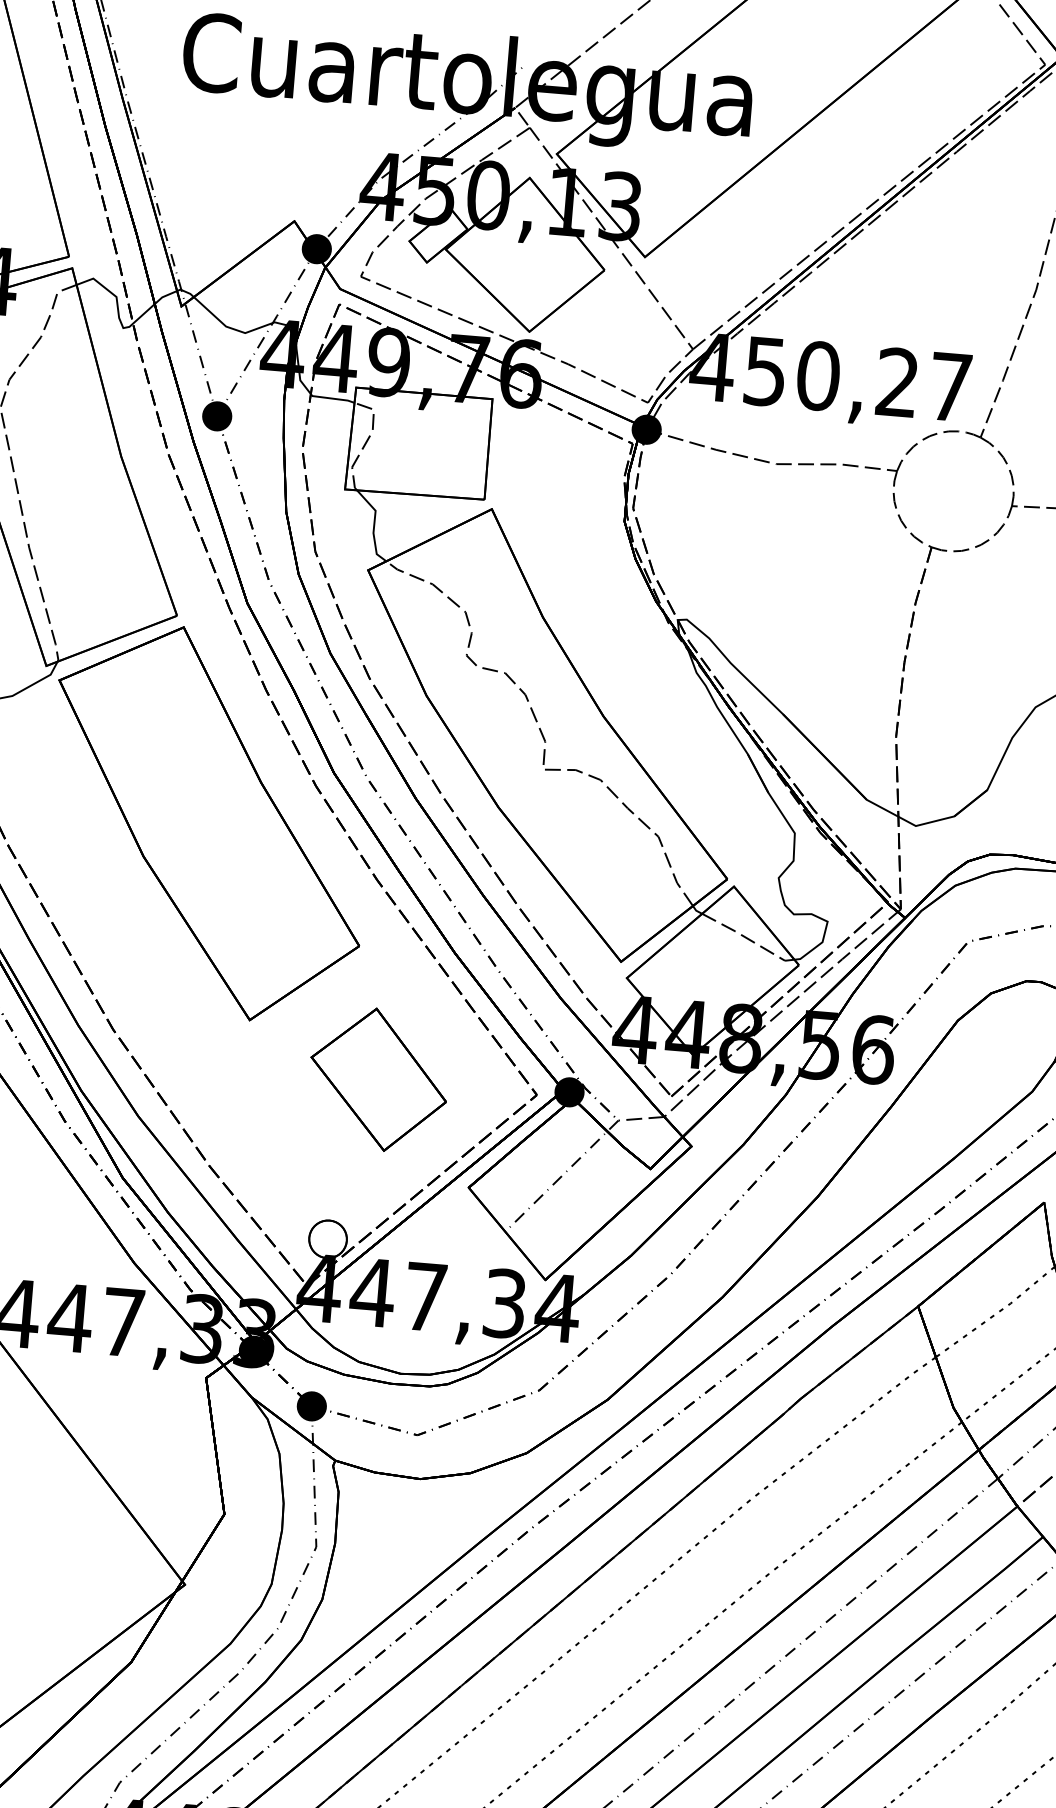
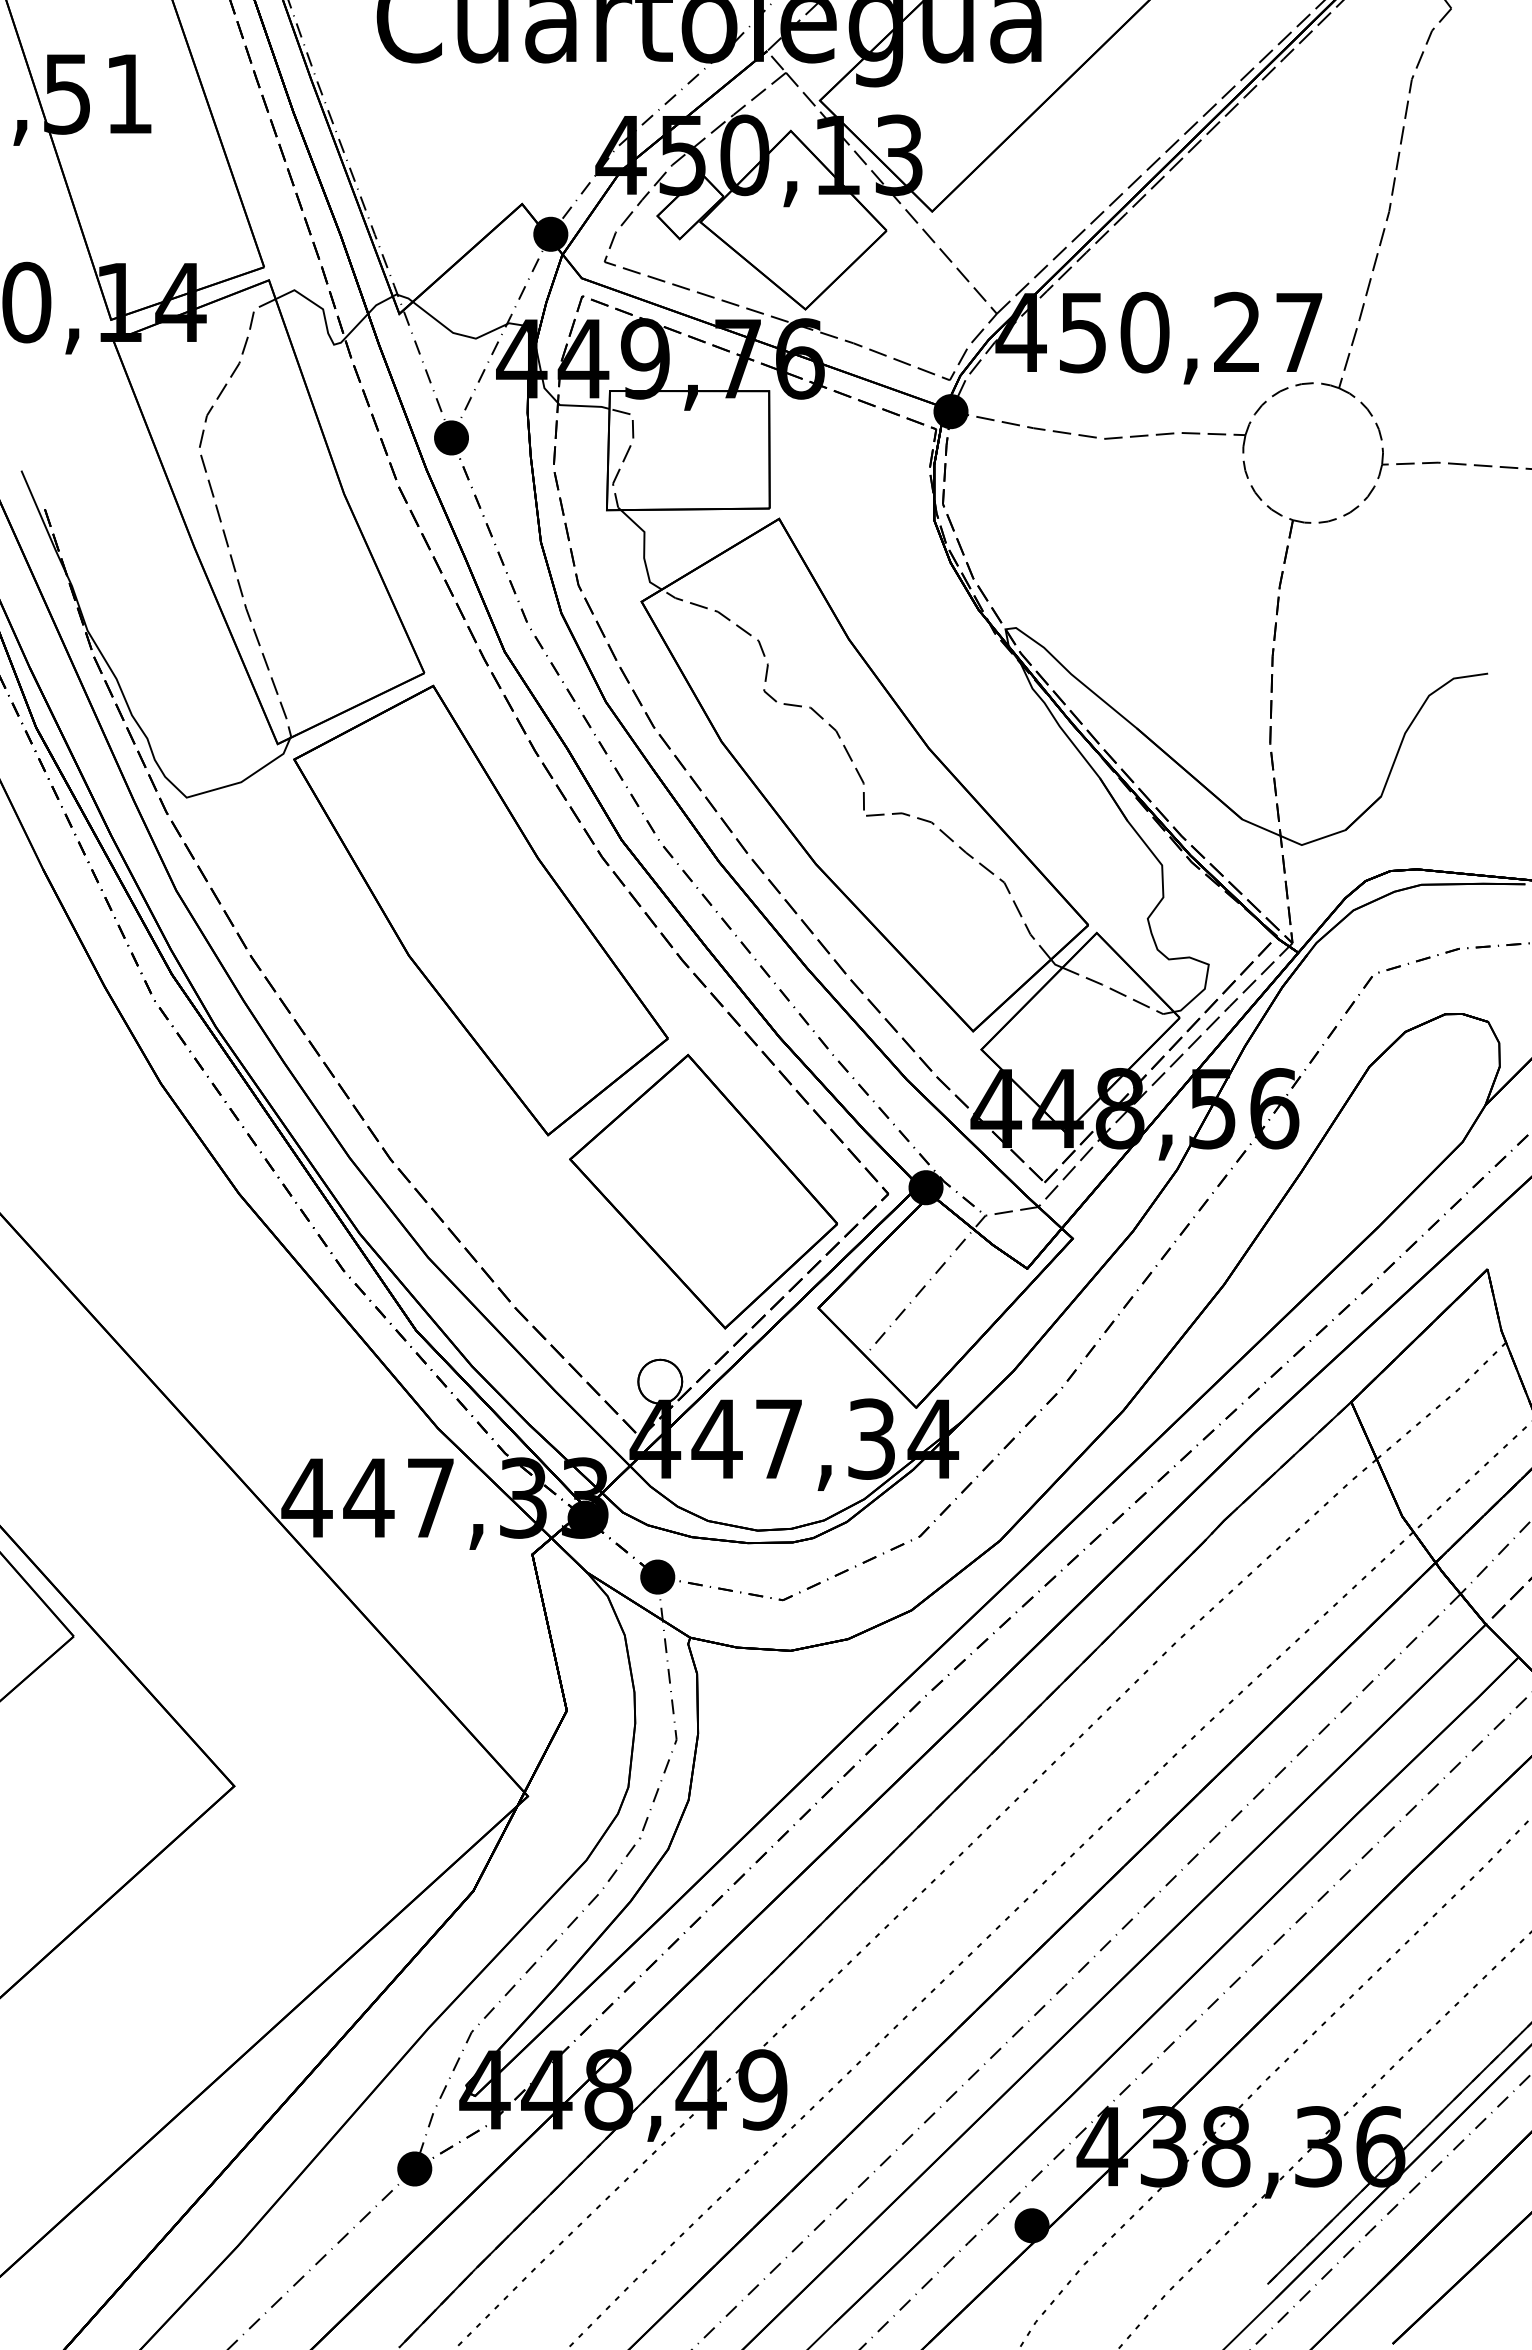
part: (378, 1079) -> (703, 1191), size x1.67

